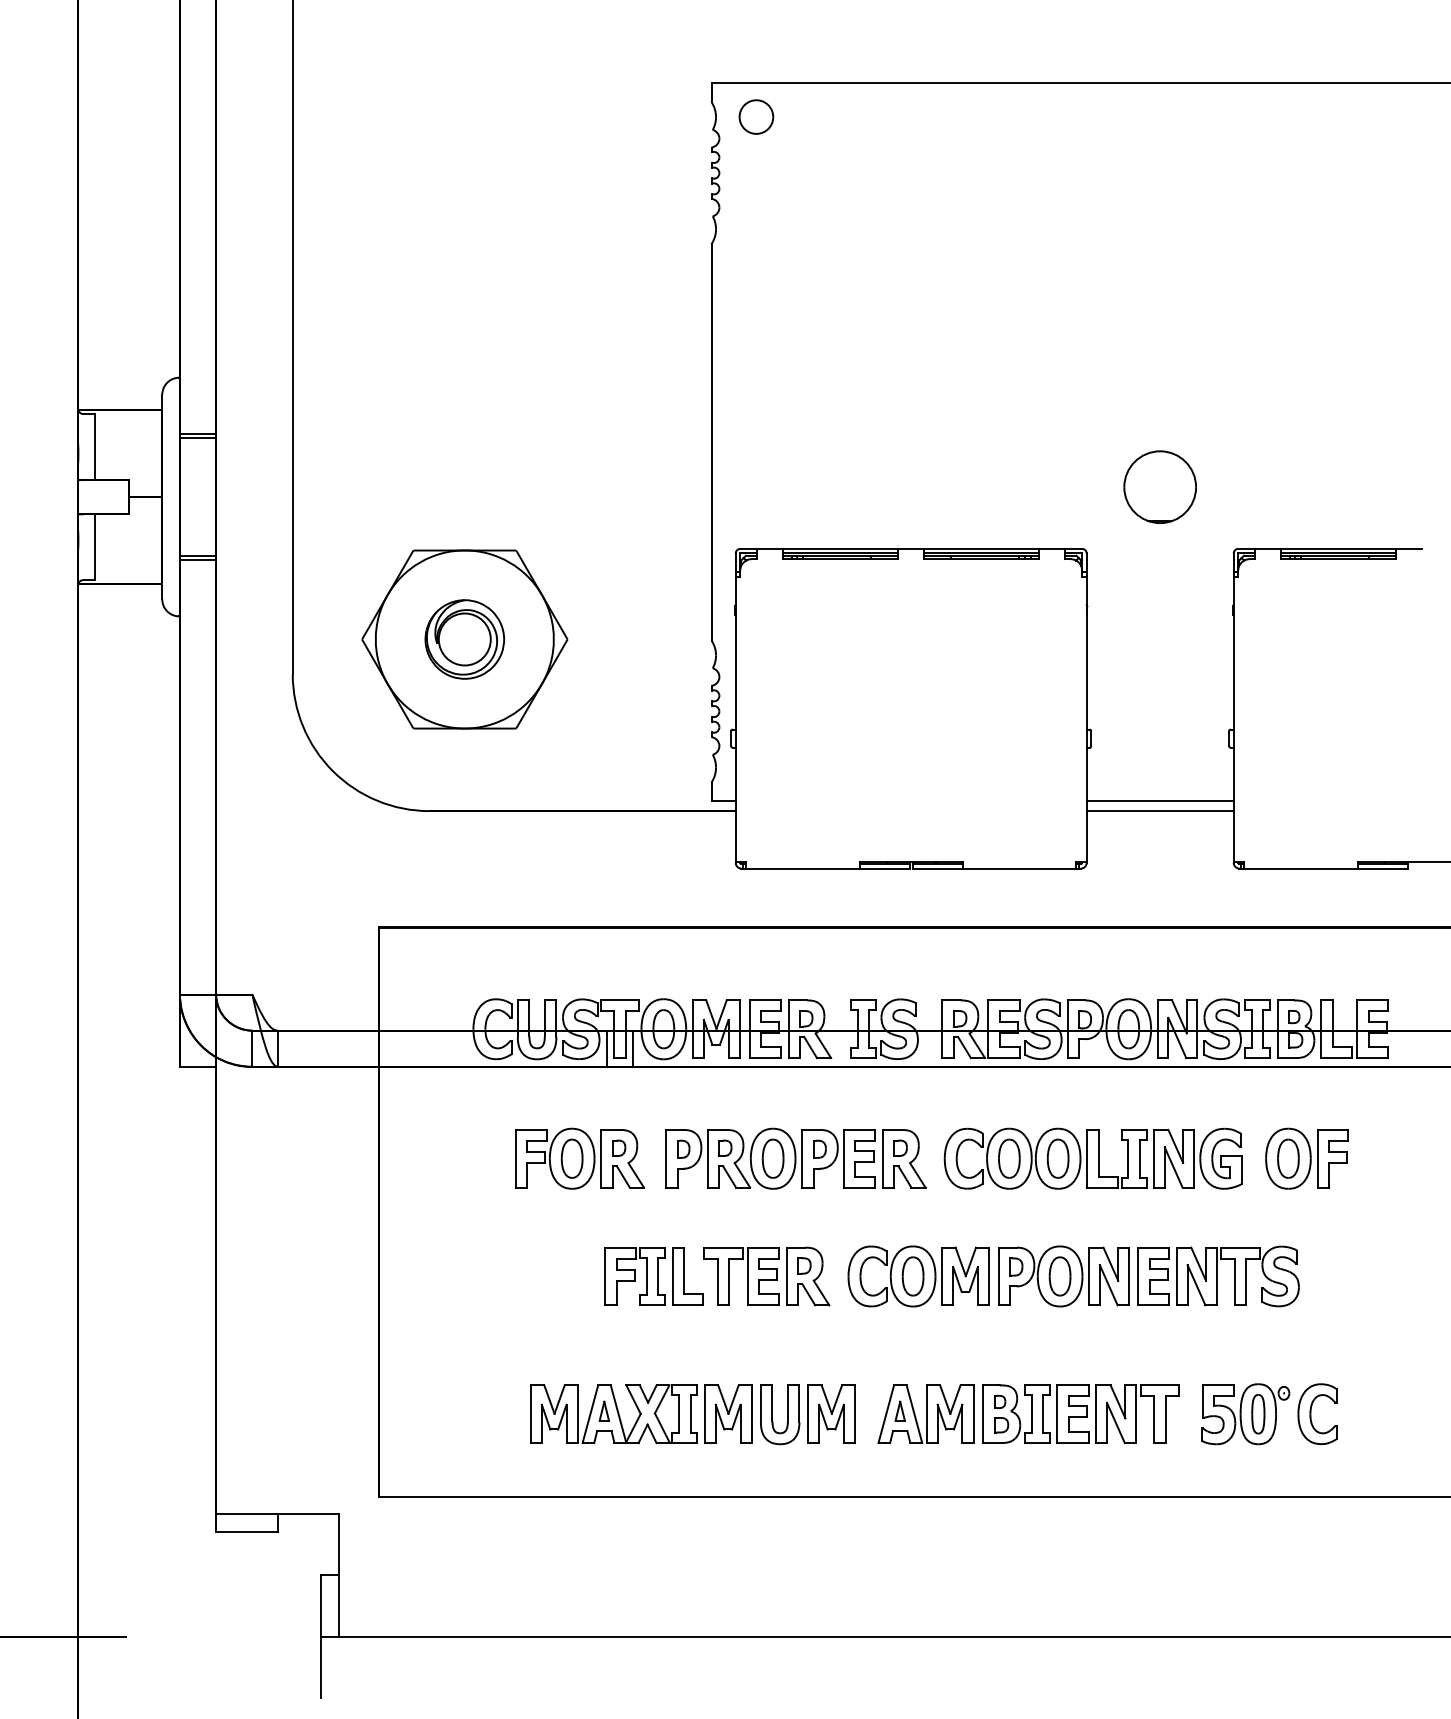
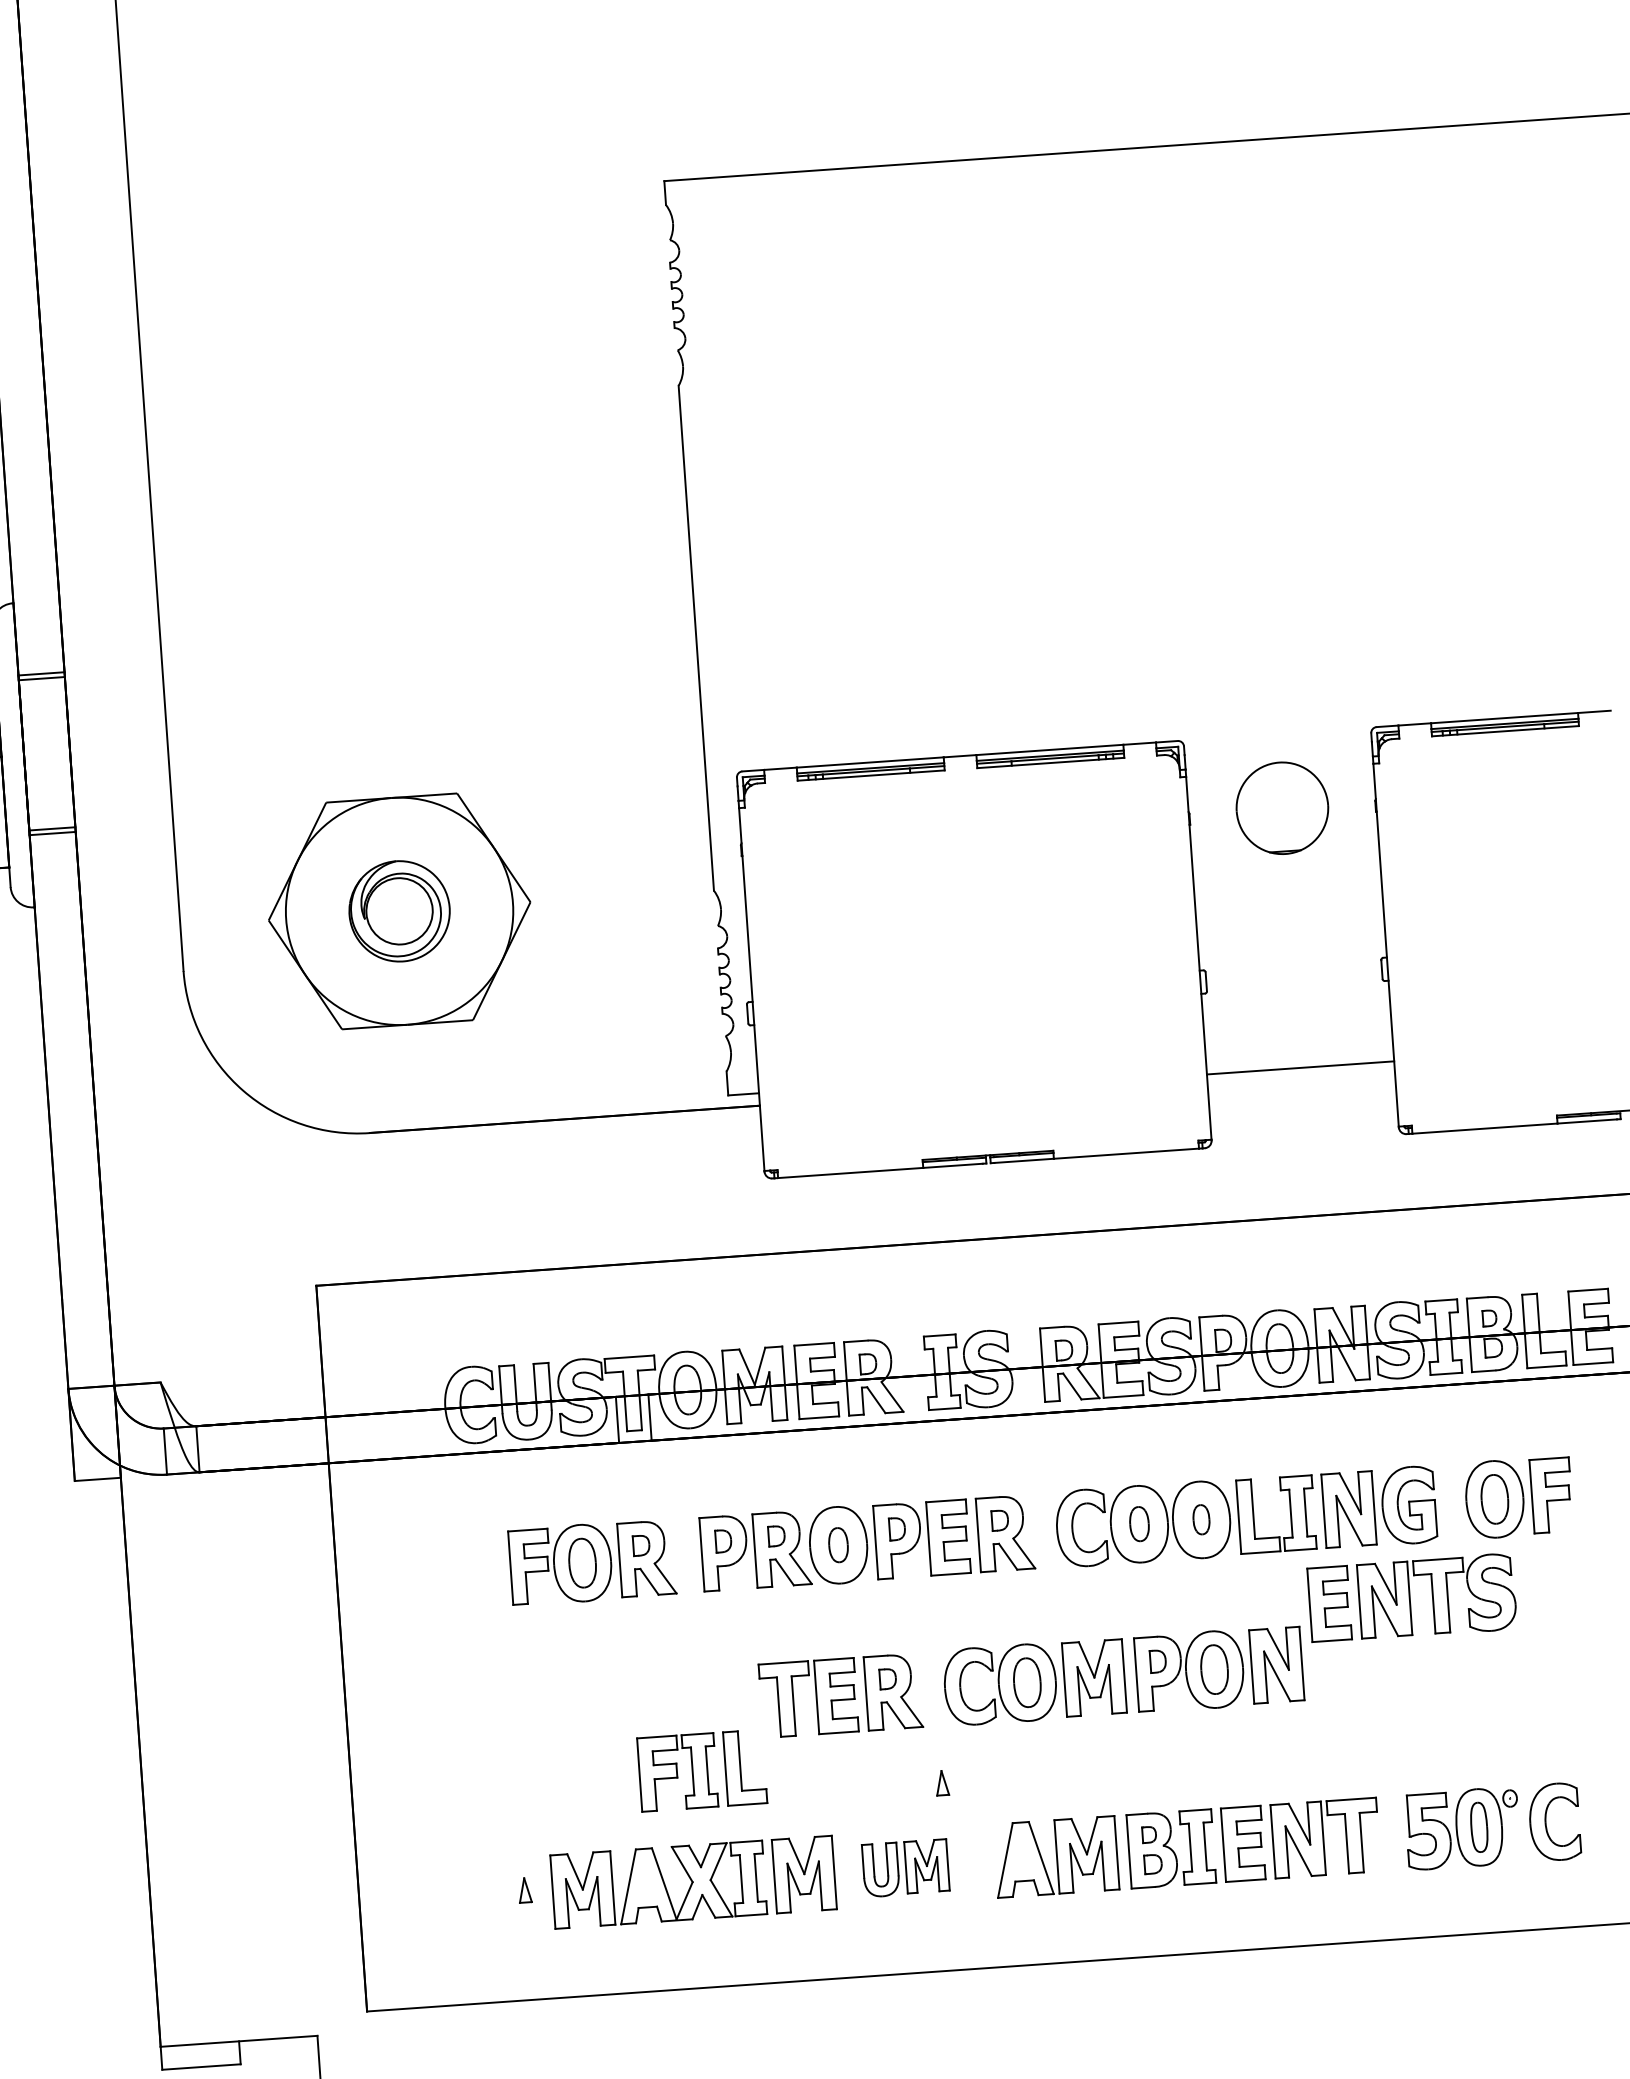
part: (756, 116) -> (724, 219), removed
part: (1159, 486) -> (1281, 807), moved
line: (1159, 801) -> (1298, 1055), removed
part: (772, 1158) -> (837, 1544), size x0.7
part: (1009, 1158) -> (1139, 1523), size x0.7
part: (1057, 1158) -> (1200, 1519), size x0.6
part: (653, 1276) -> (701, 1770), moved
part: (1218, 1276) -> (1412, 1598), moved
part: (603, 1410) -> (523, 1889), moved
part: (899, 1410) -> (941, 1782), moved
part: (807, 1414) -> (905, 1867), size x0.7

